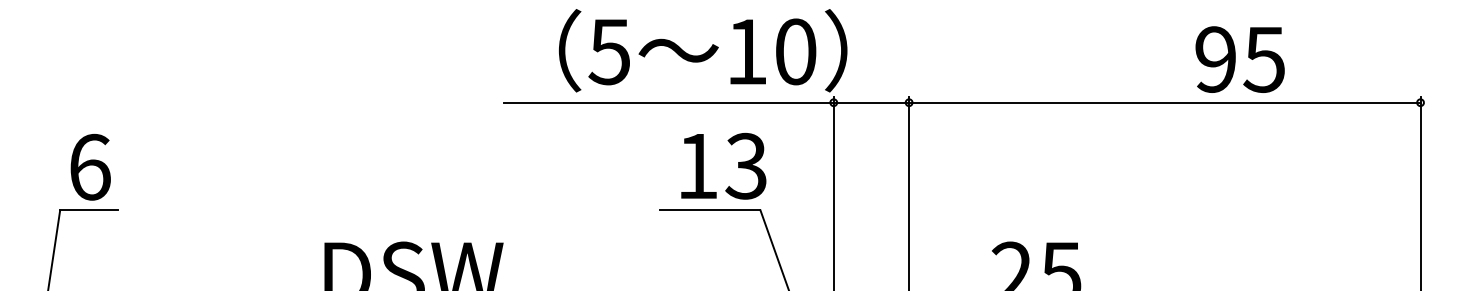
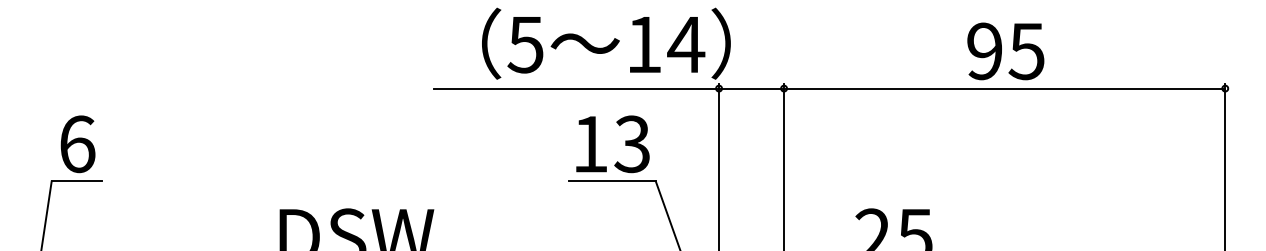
text: (795, 51) -> (686, 44), 10 -> 14
text: (1239, 59) -> (1005, 51), moved
text: (723, 165) -> (612, 143), moved

